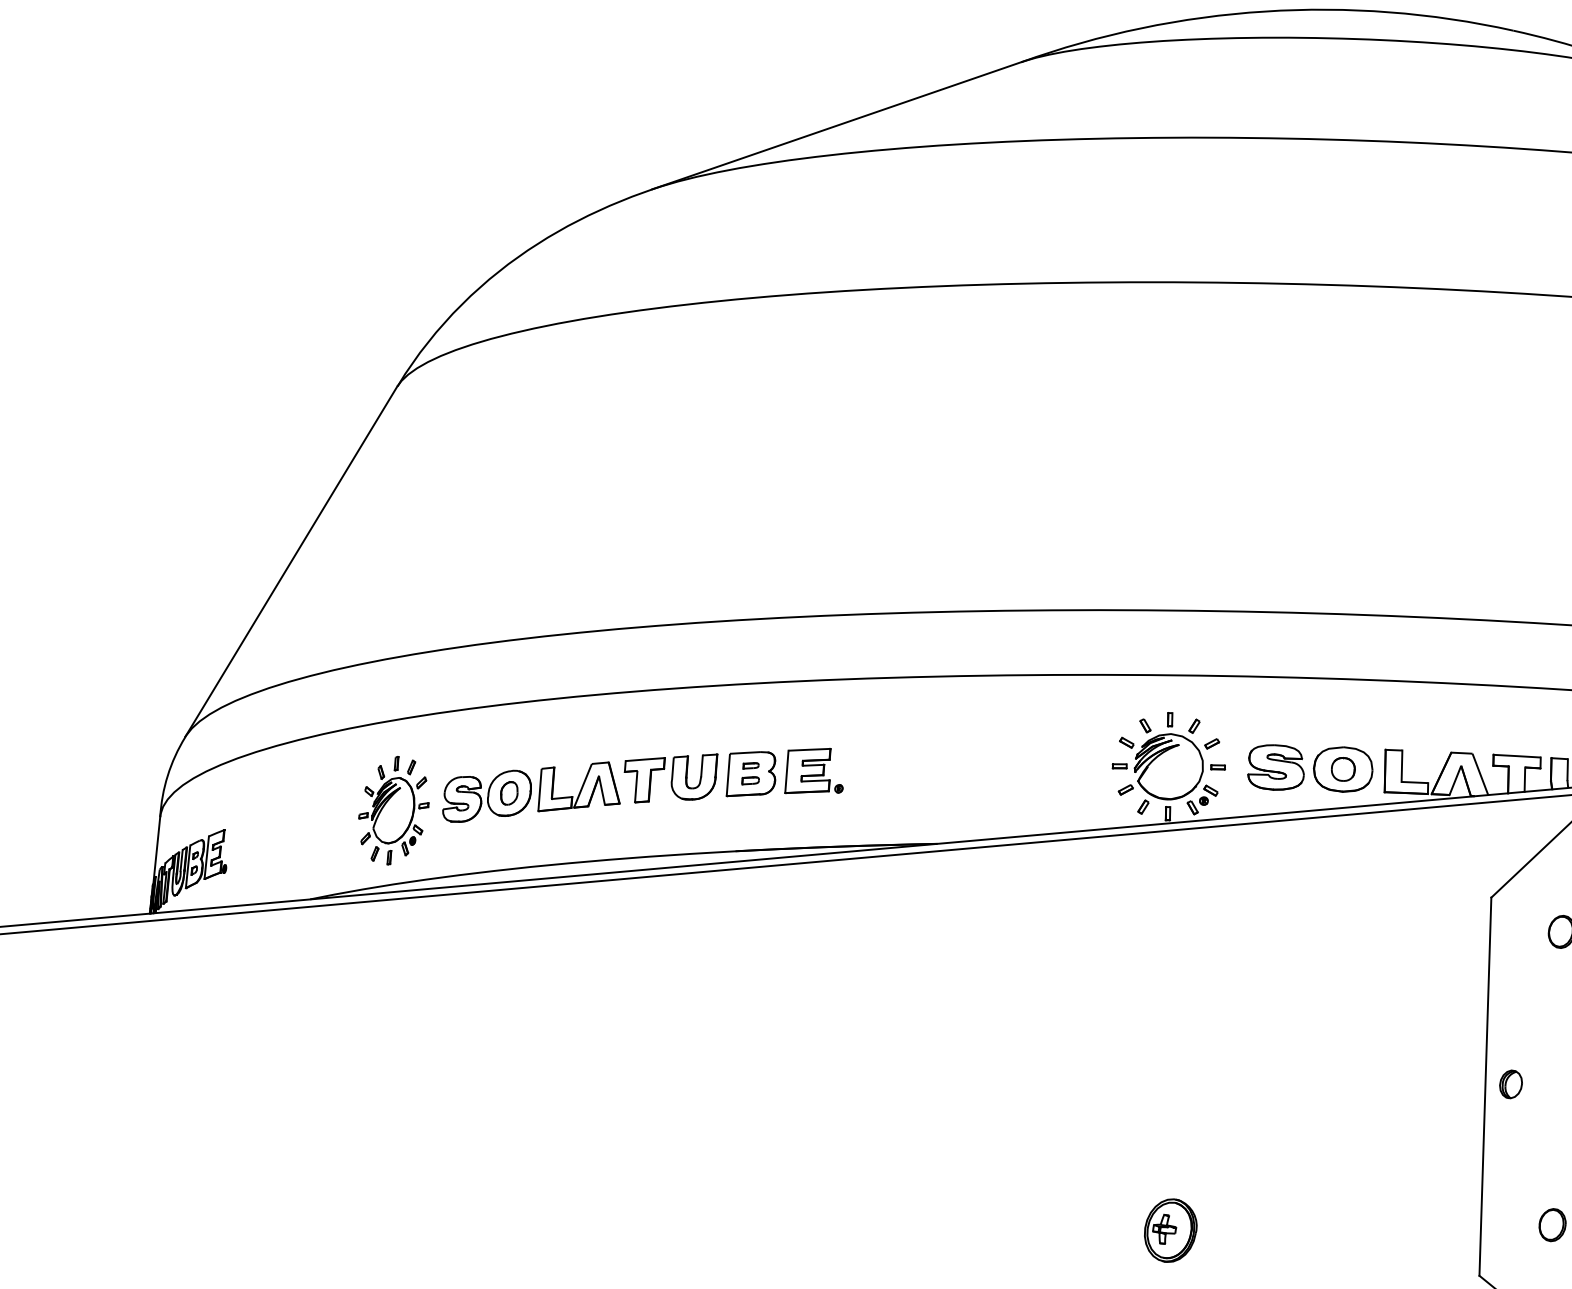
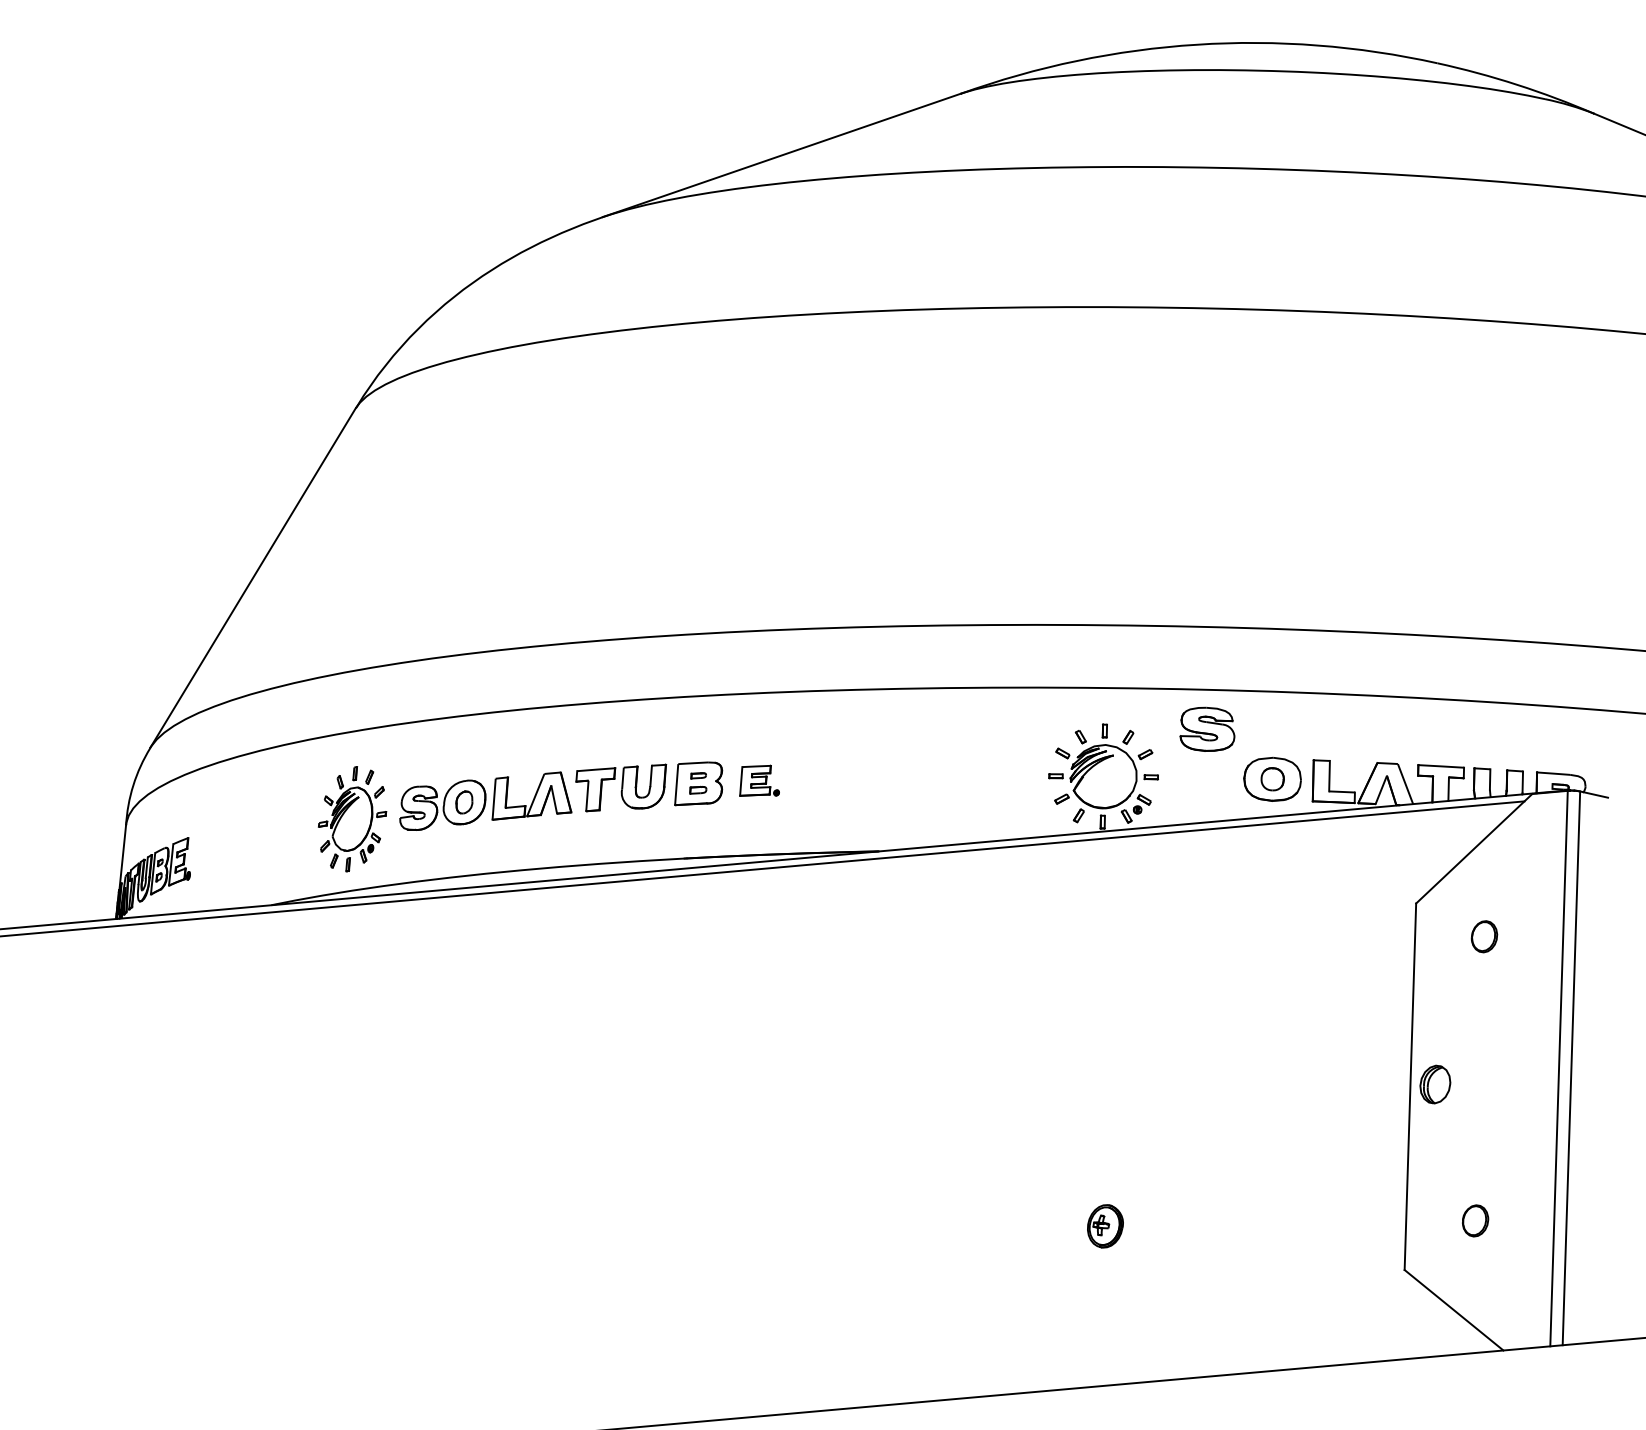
part: (1276, 766) -> (1207, 728), moved
part: (813, 770) -> (759, 780), size x0.7
part: (1510, 1084) -> (1434, 1084), size x1.4
part: (1170, 1230) -> (1105, 1226), size x0.7

